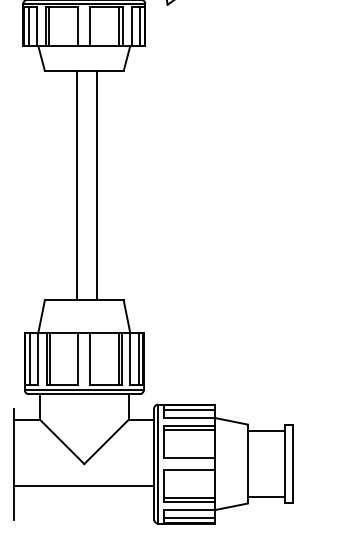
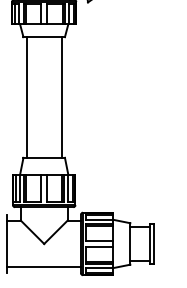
line: (77, 185) -> (61, 97), moved
line: (96, 185) -> (26, 97), moved
line: (82, 486) -> (43, 267), moved

